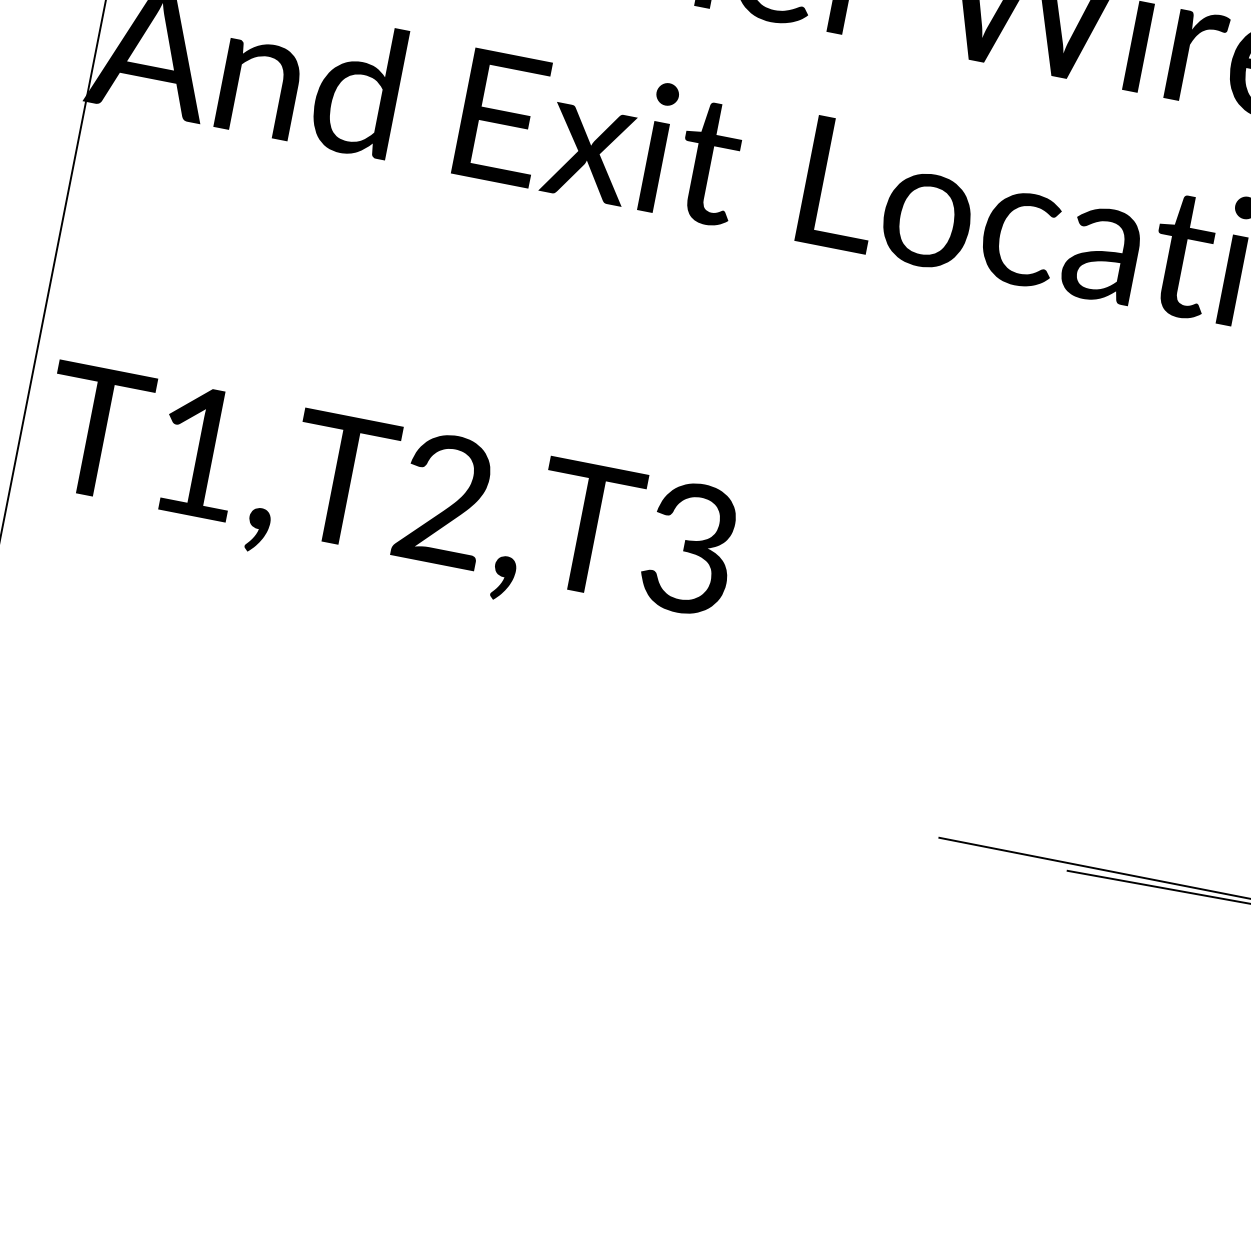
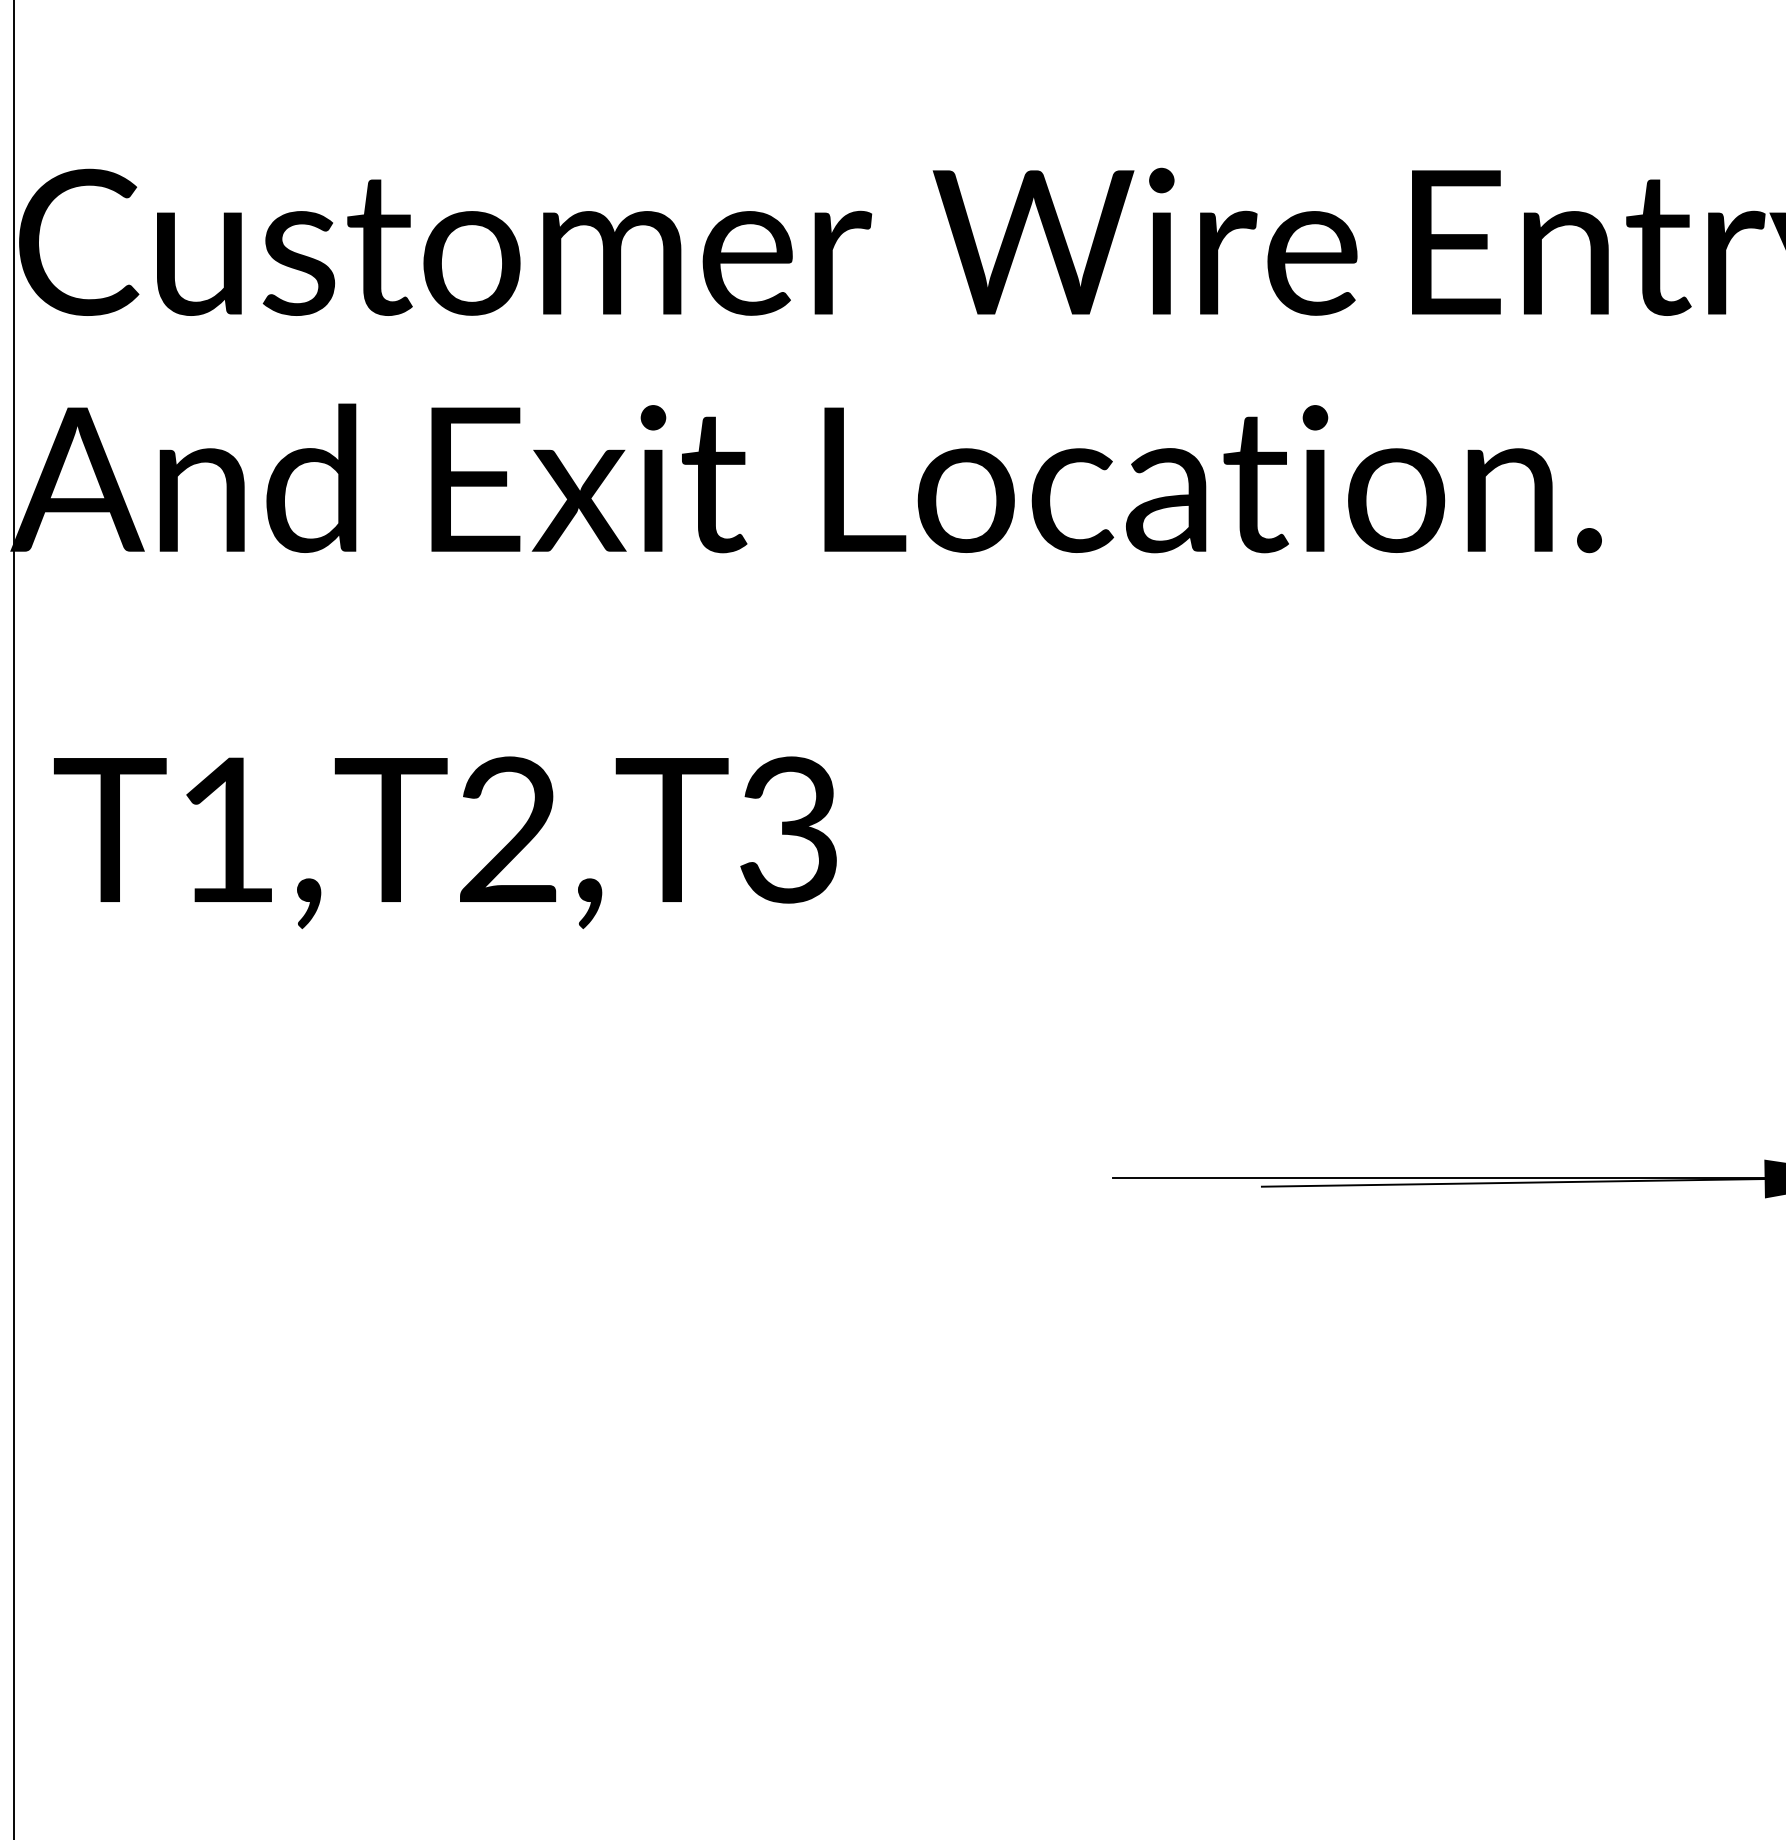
text: (387, 500) -> (445, 842), moved

